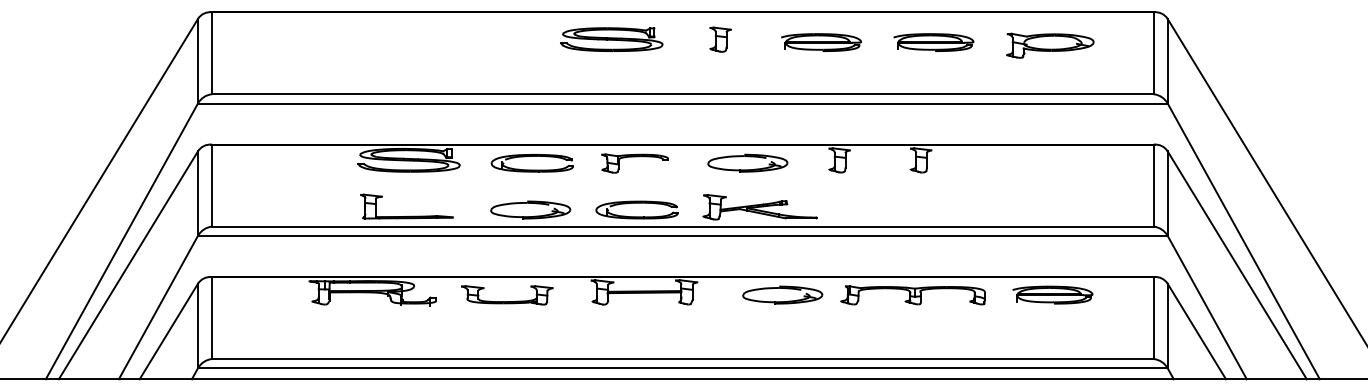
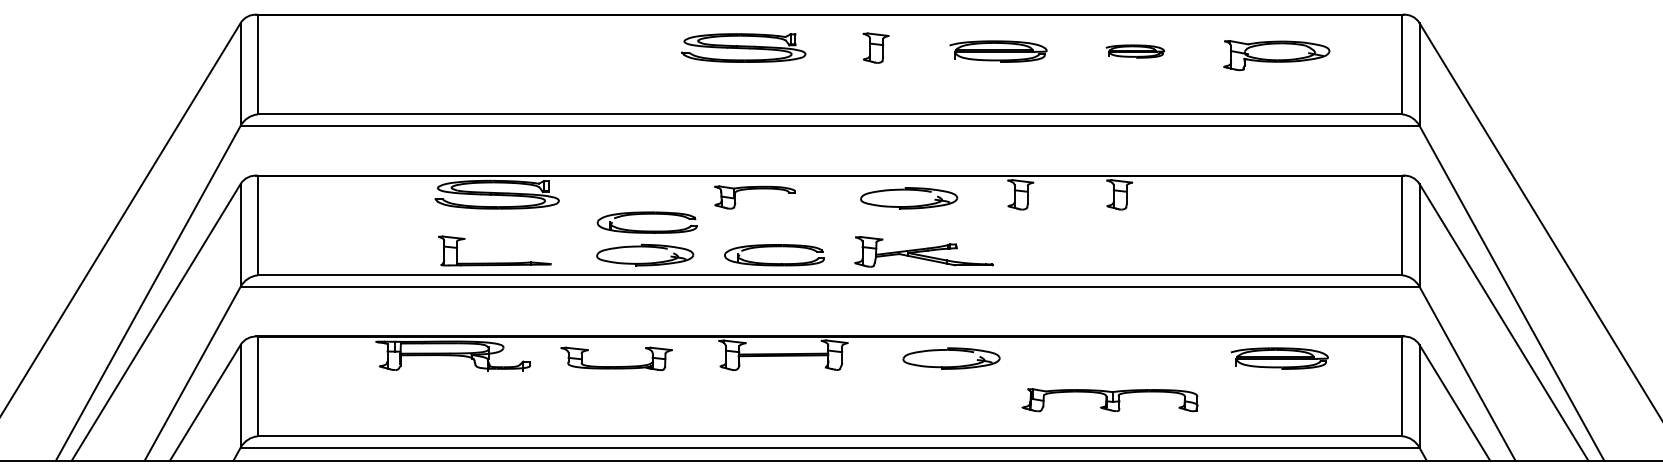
part: (933, 42) -> (1134, 51), size x0.6
part: (531, 163) -> (646, 222), moved
part: (634, 163) -> (754, 197), moved
part: (912, 295) -> (1109, 400), moved

